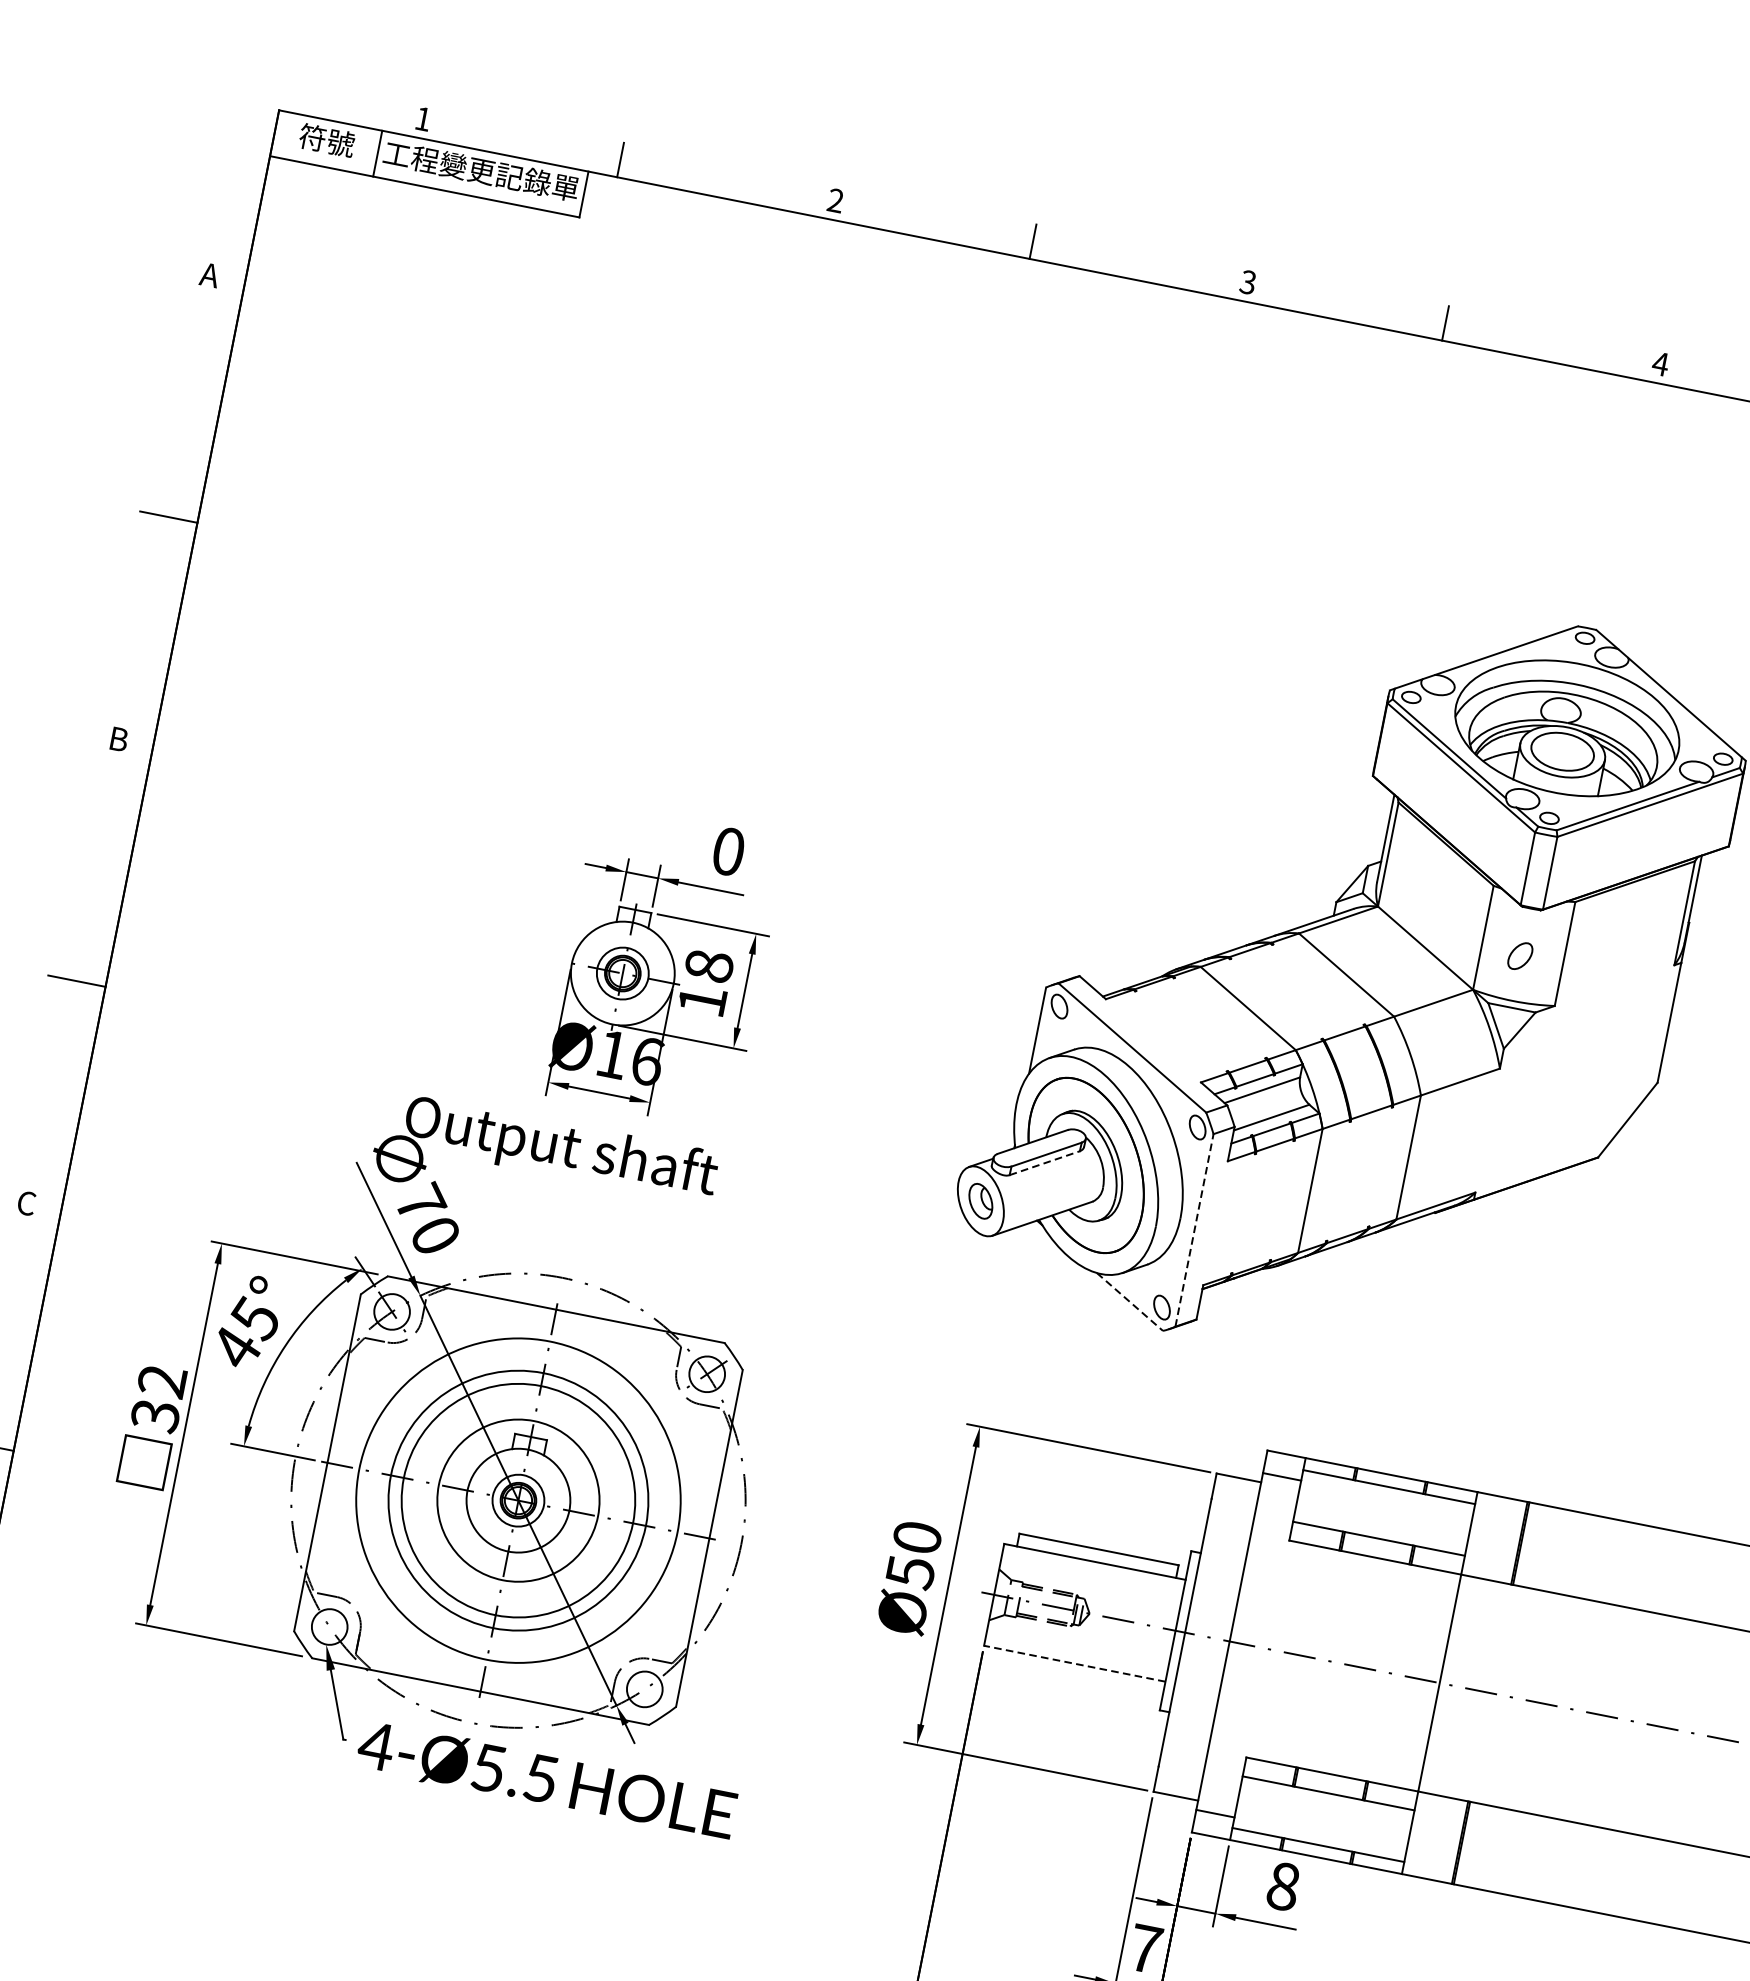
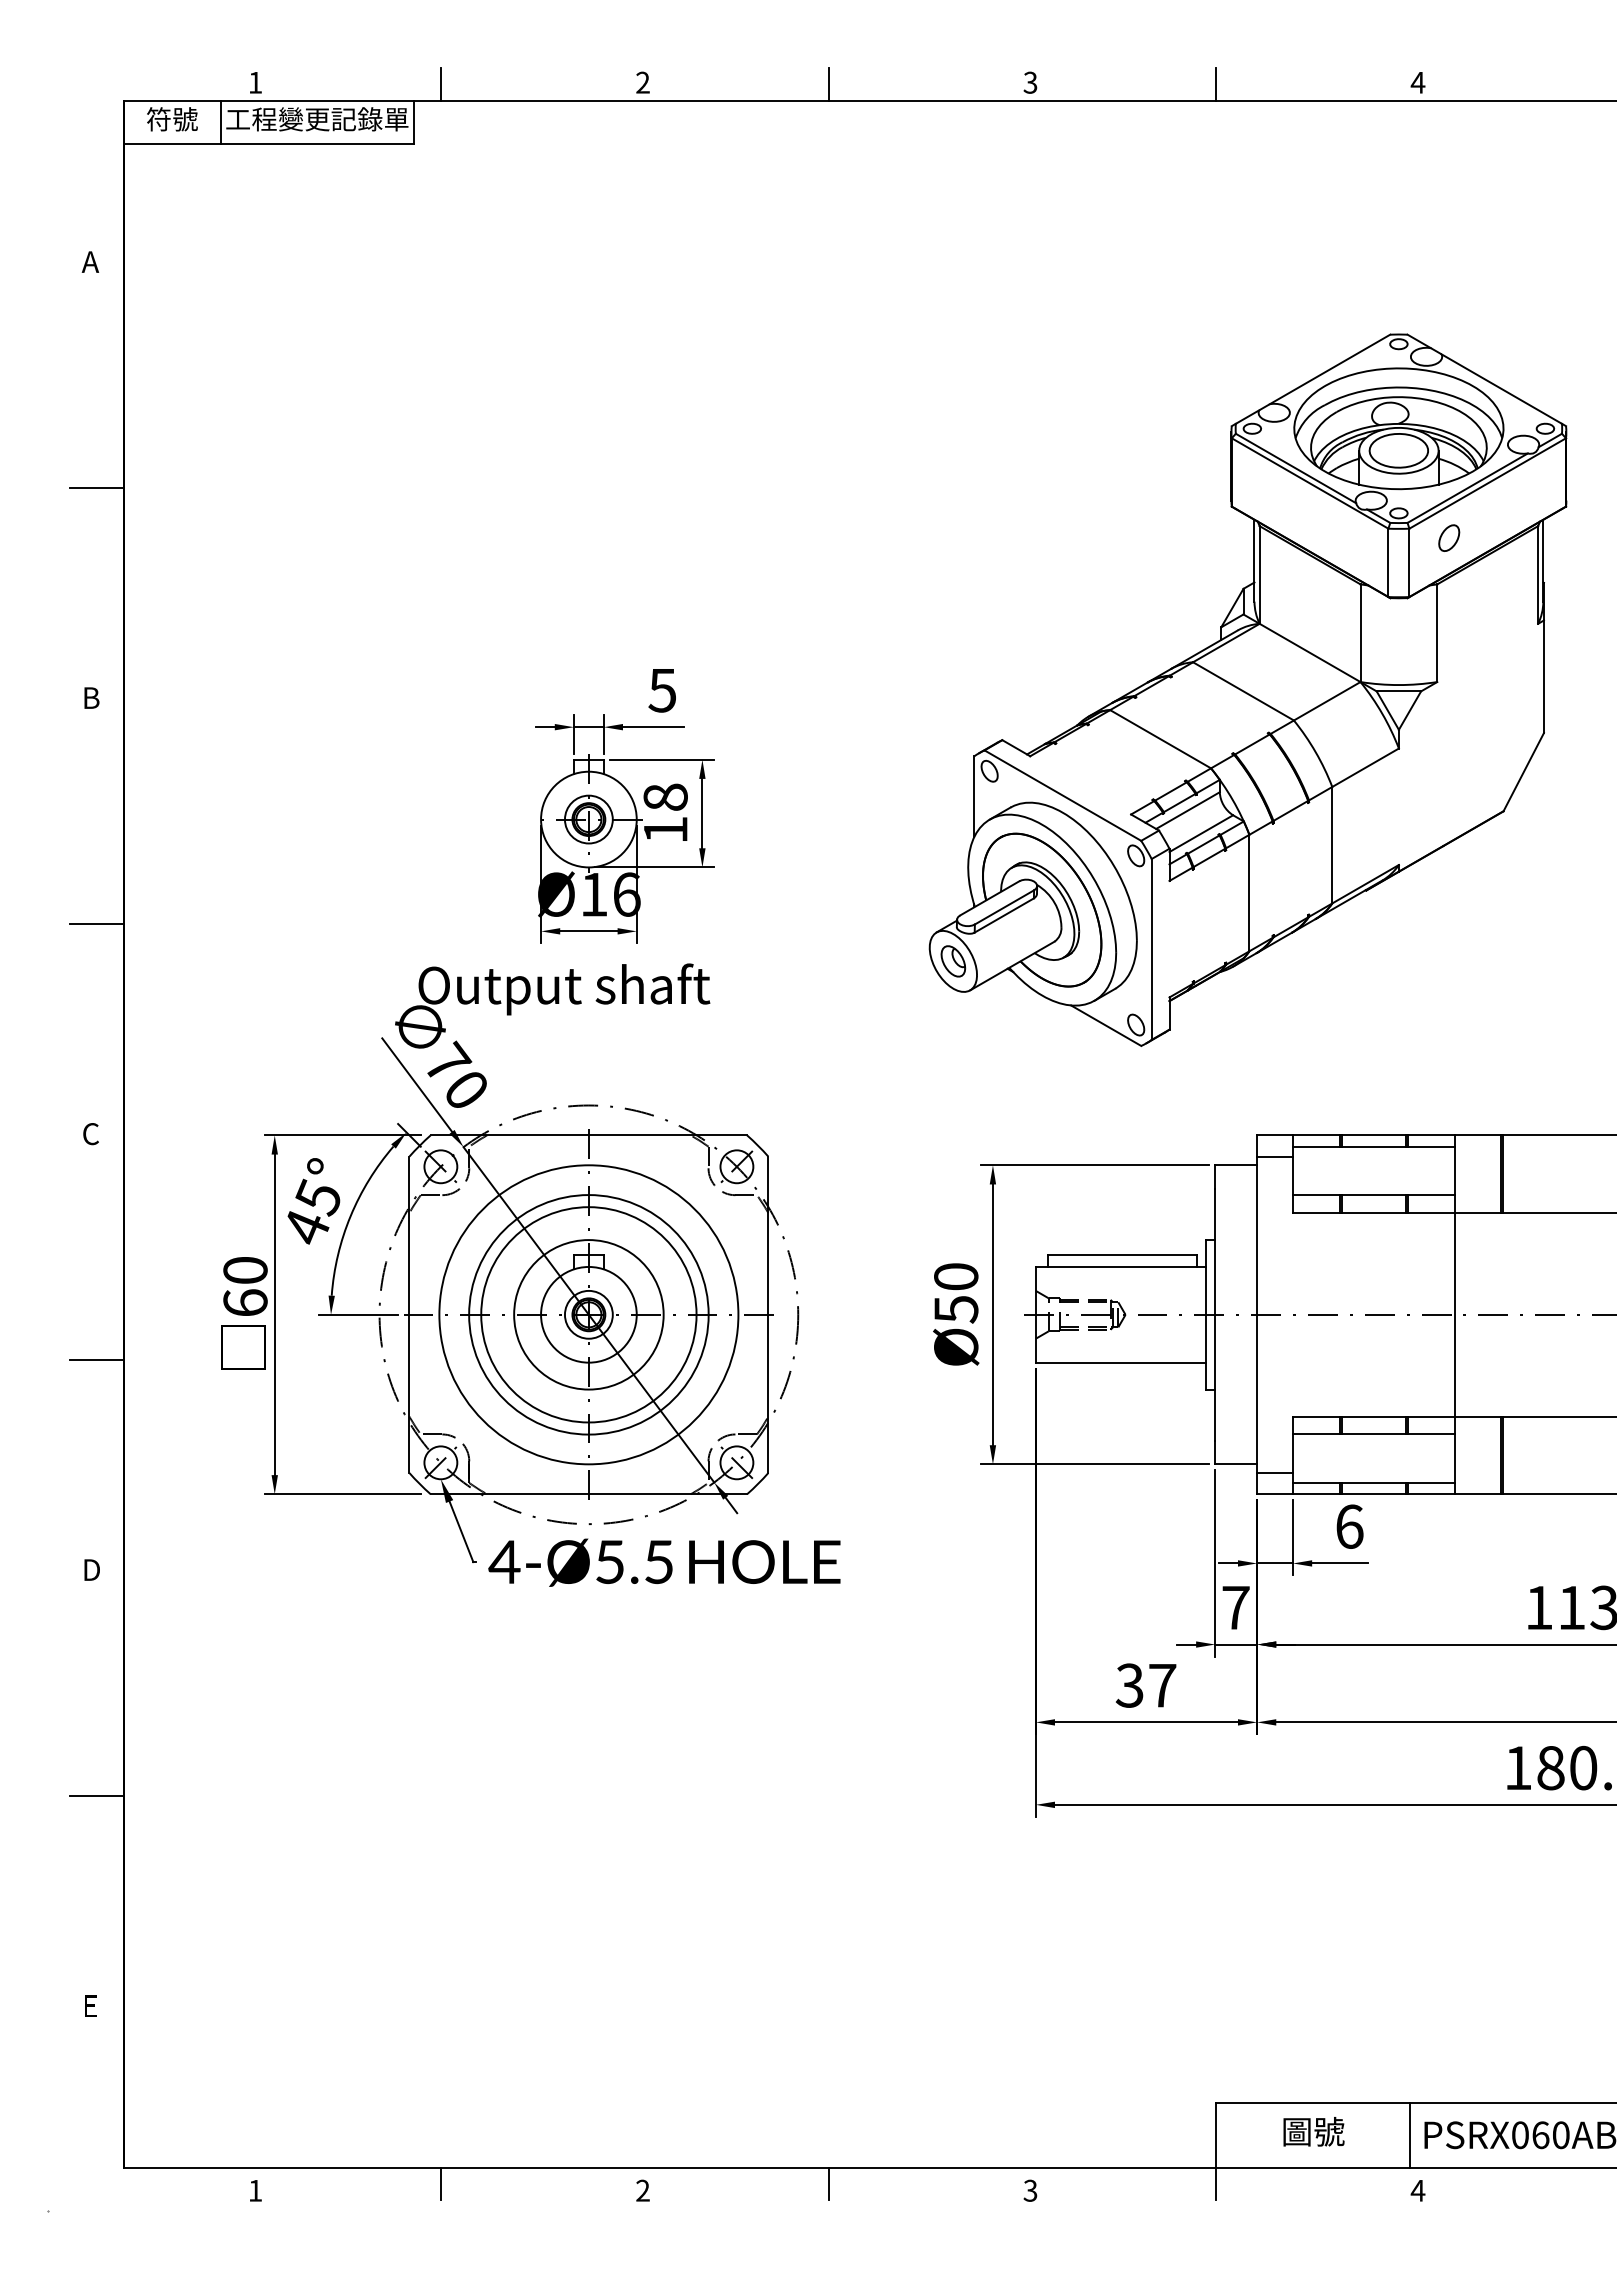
text: (728, 851) -> (662, 690), 0 -> 5
part: (1520, 955) -> (1449, 537), moved
line: (1044, 1163) -> (1004, 915), dashed -> solid
line: (1194, 1229) -> (1151, 948), dashed -> solid
line: (1130, 1301) -> (1106, 1025), dashed -> solid
text: (158, 1399) -> (245, 1287), 32 -> 60
line: (329, 1626) -> (440, 1462), added
line: (1074, 1663) -> (1120, 1362), dashed -> solid
line: (644, 1688) -> (736, 1462), added
text: (1283, 1886) -> (1349, 1526), 8 -> 6

